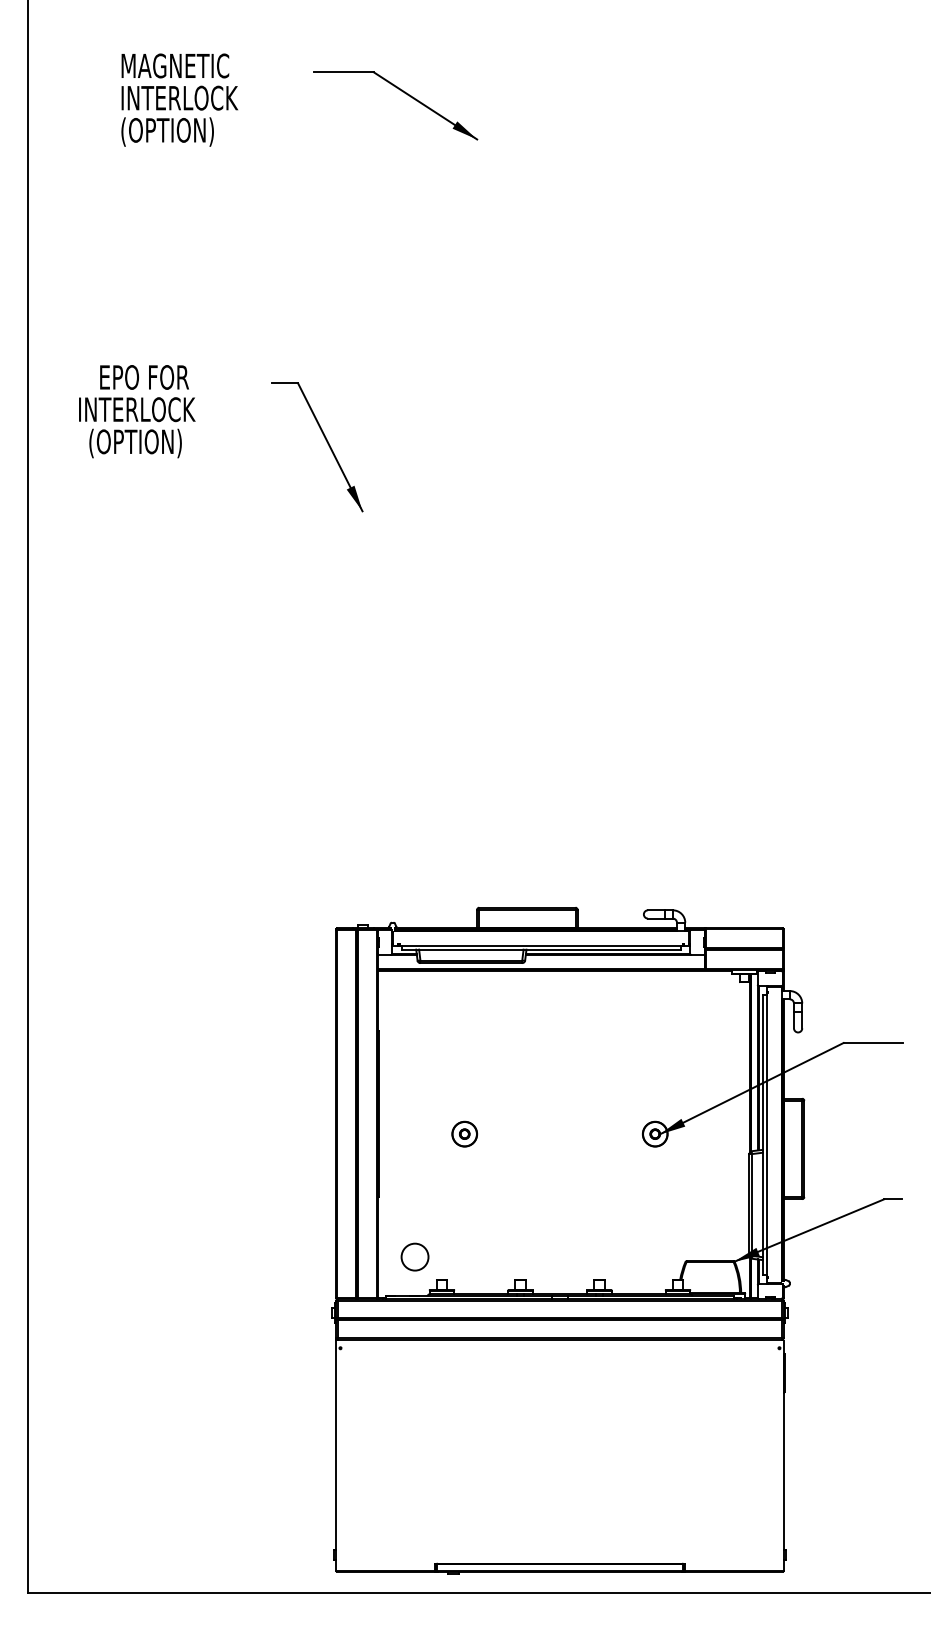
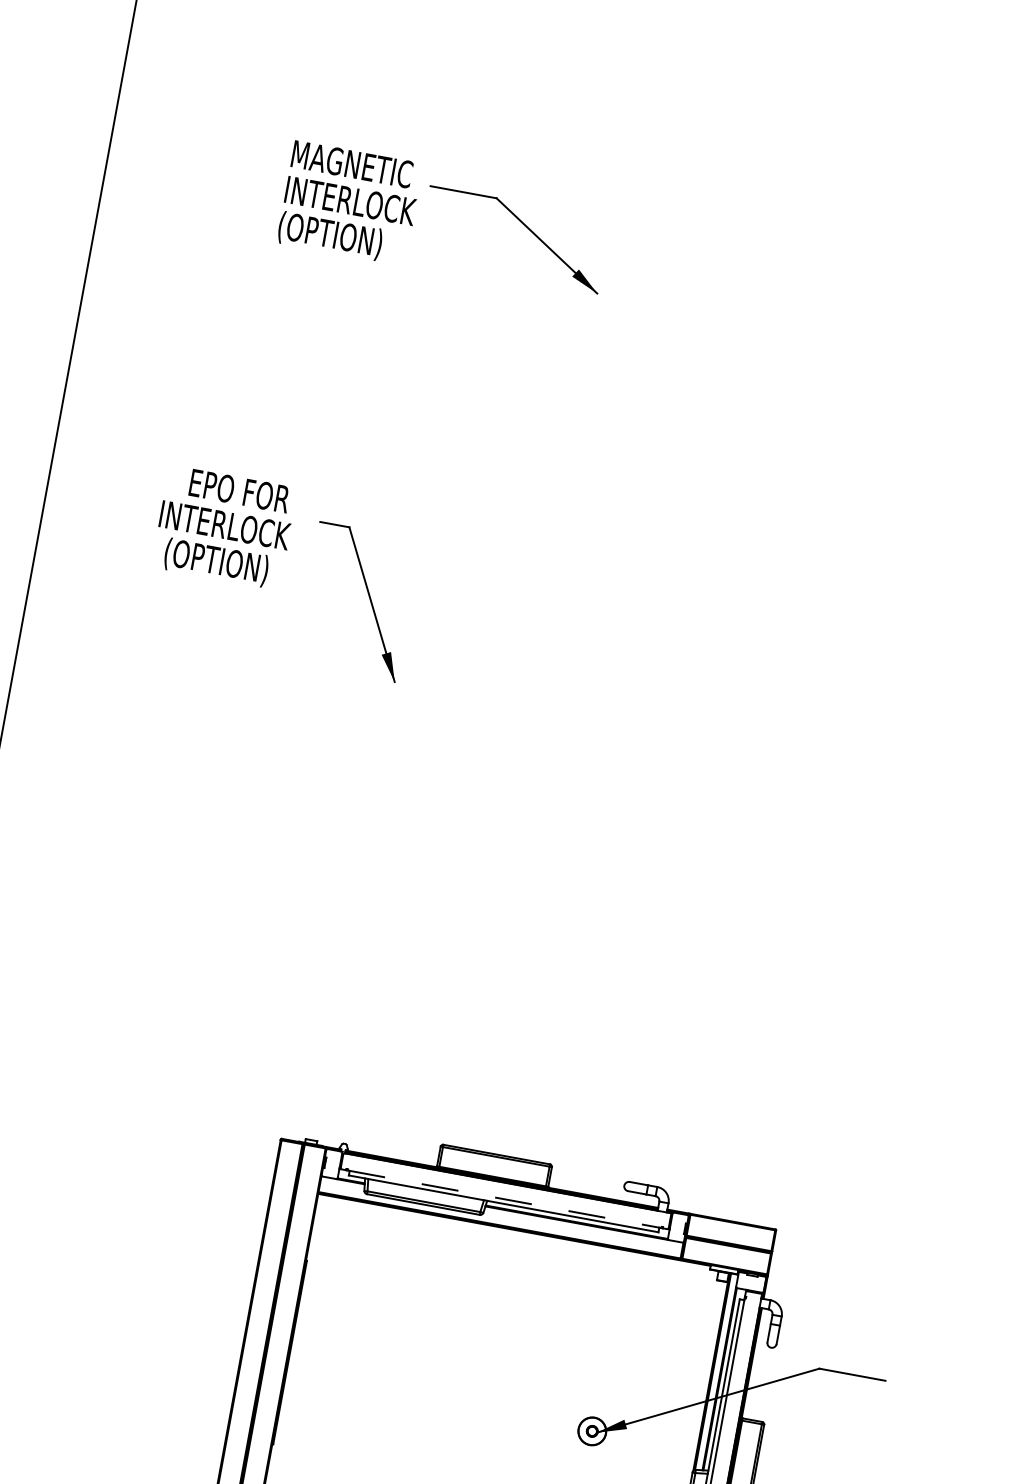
text: (179, 99) -> (349, 202), moved
text: (137, 411) -> (225, 527), moved
line: (541, 945) -> (504, 1199), solid -> dashed
part: (464, 1133) -> (381, 1391), removed

